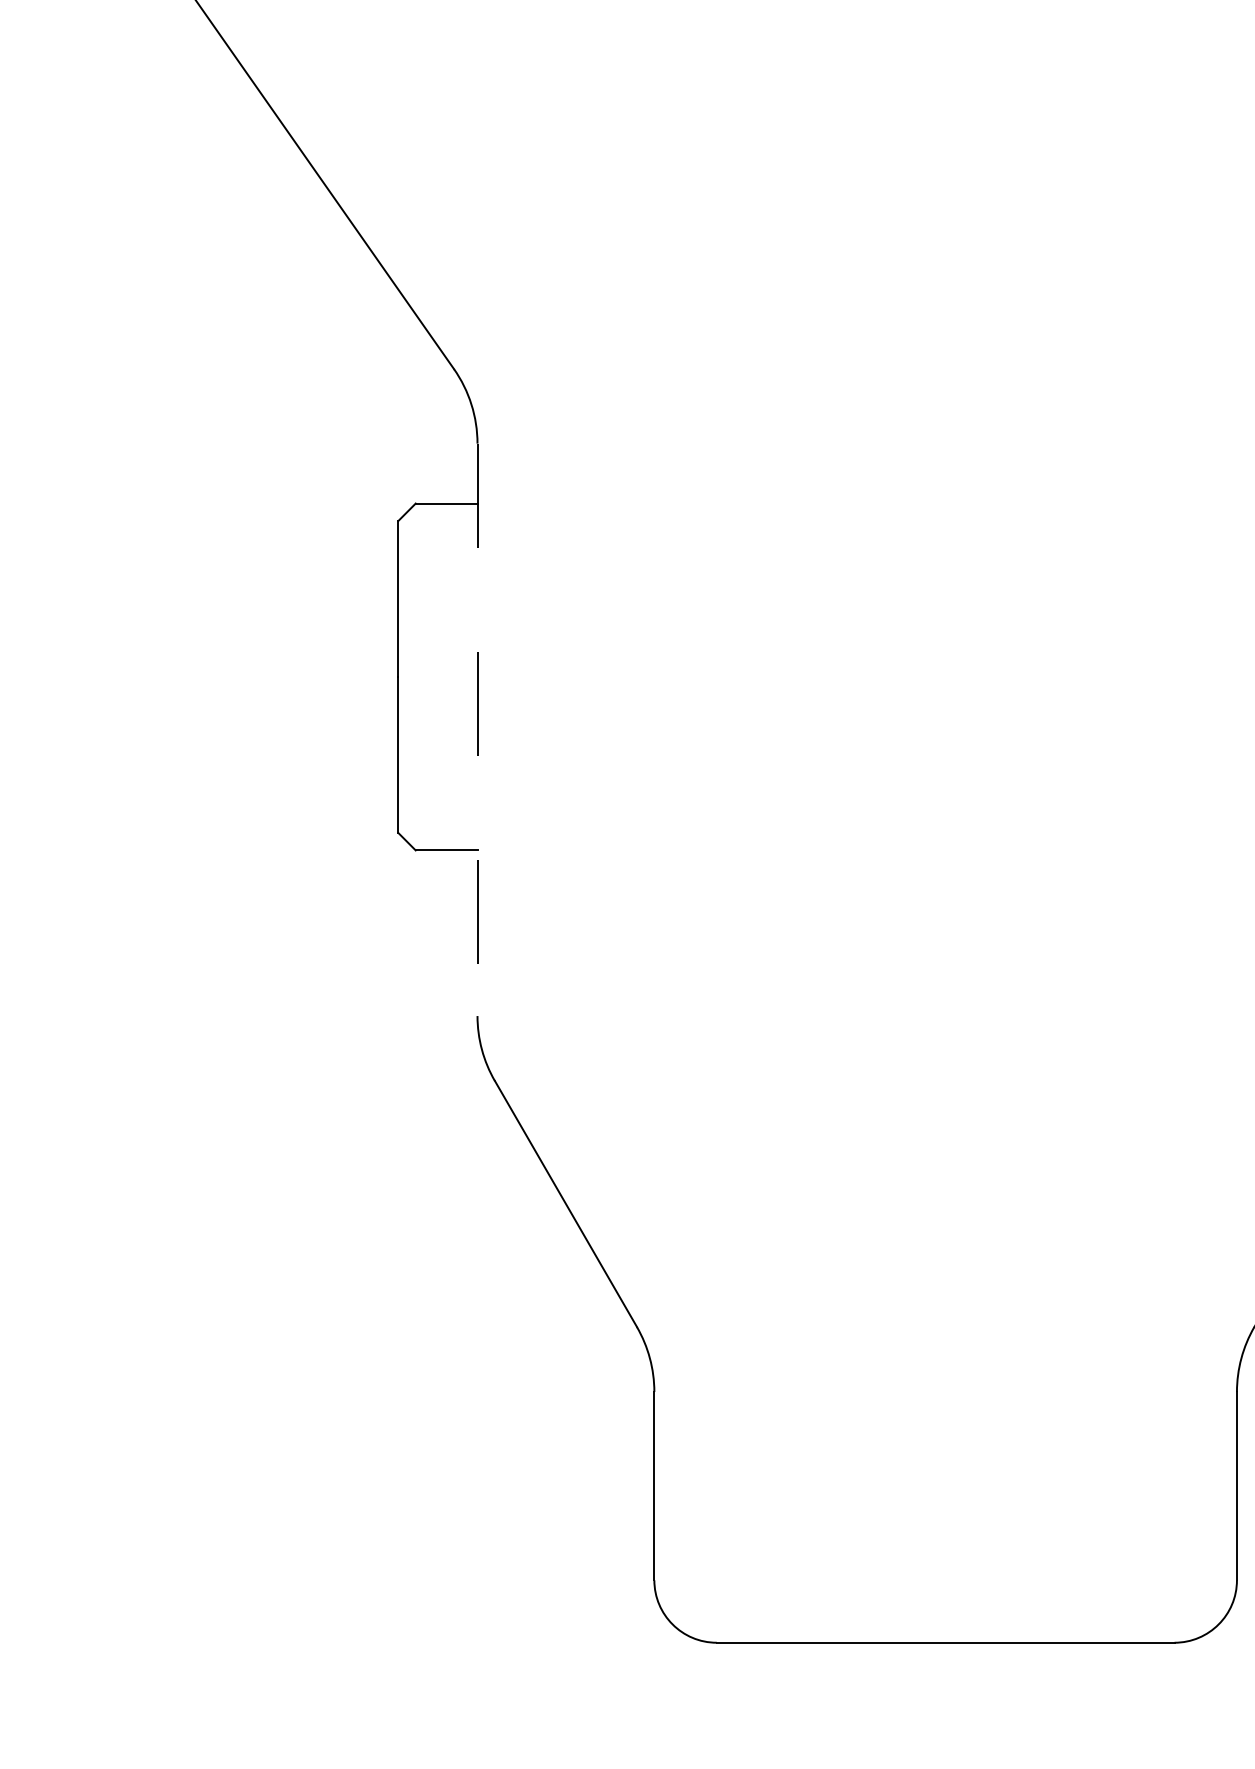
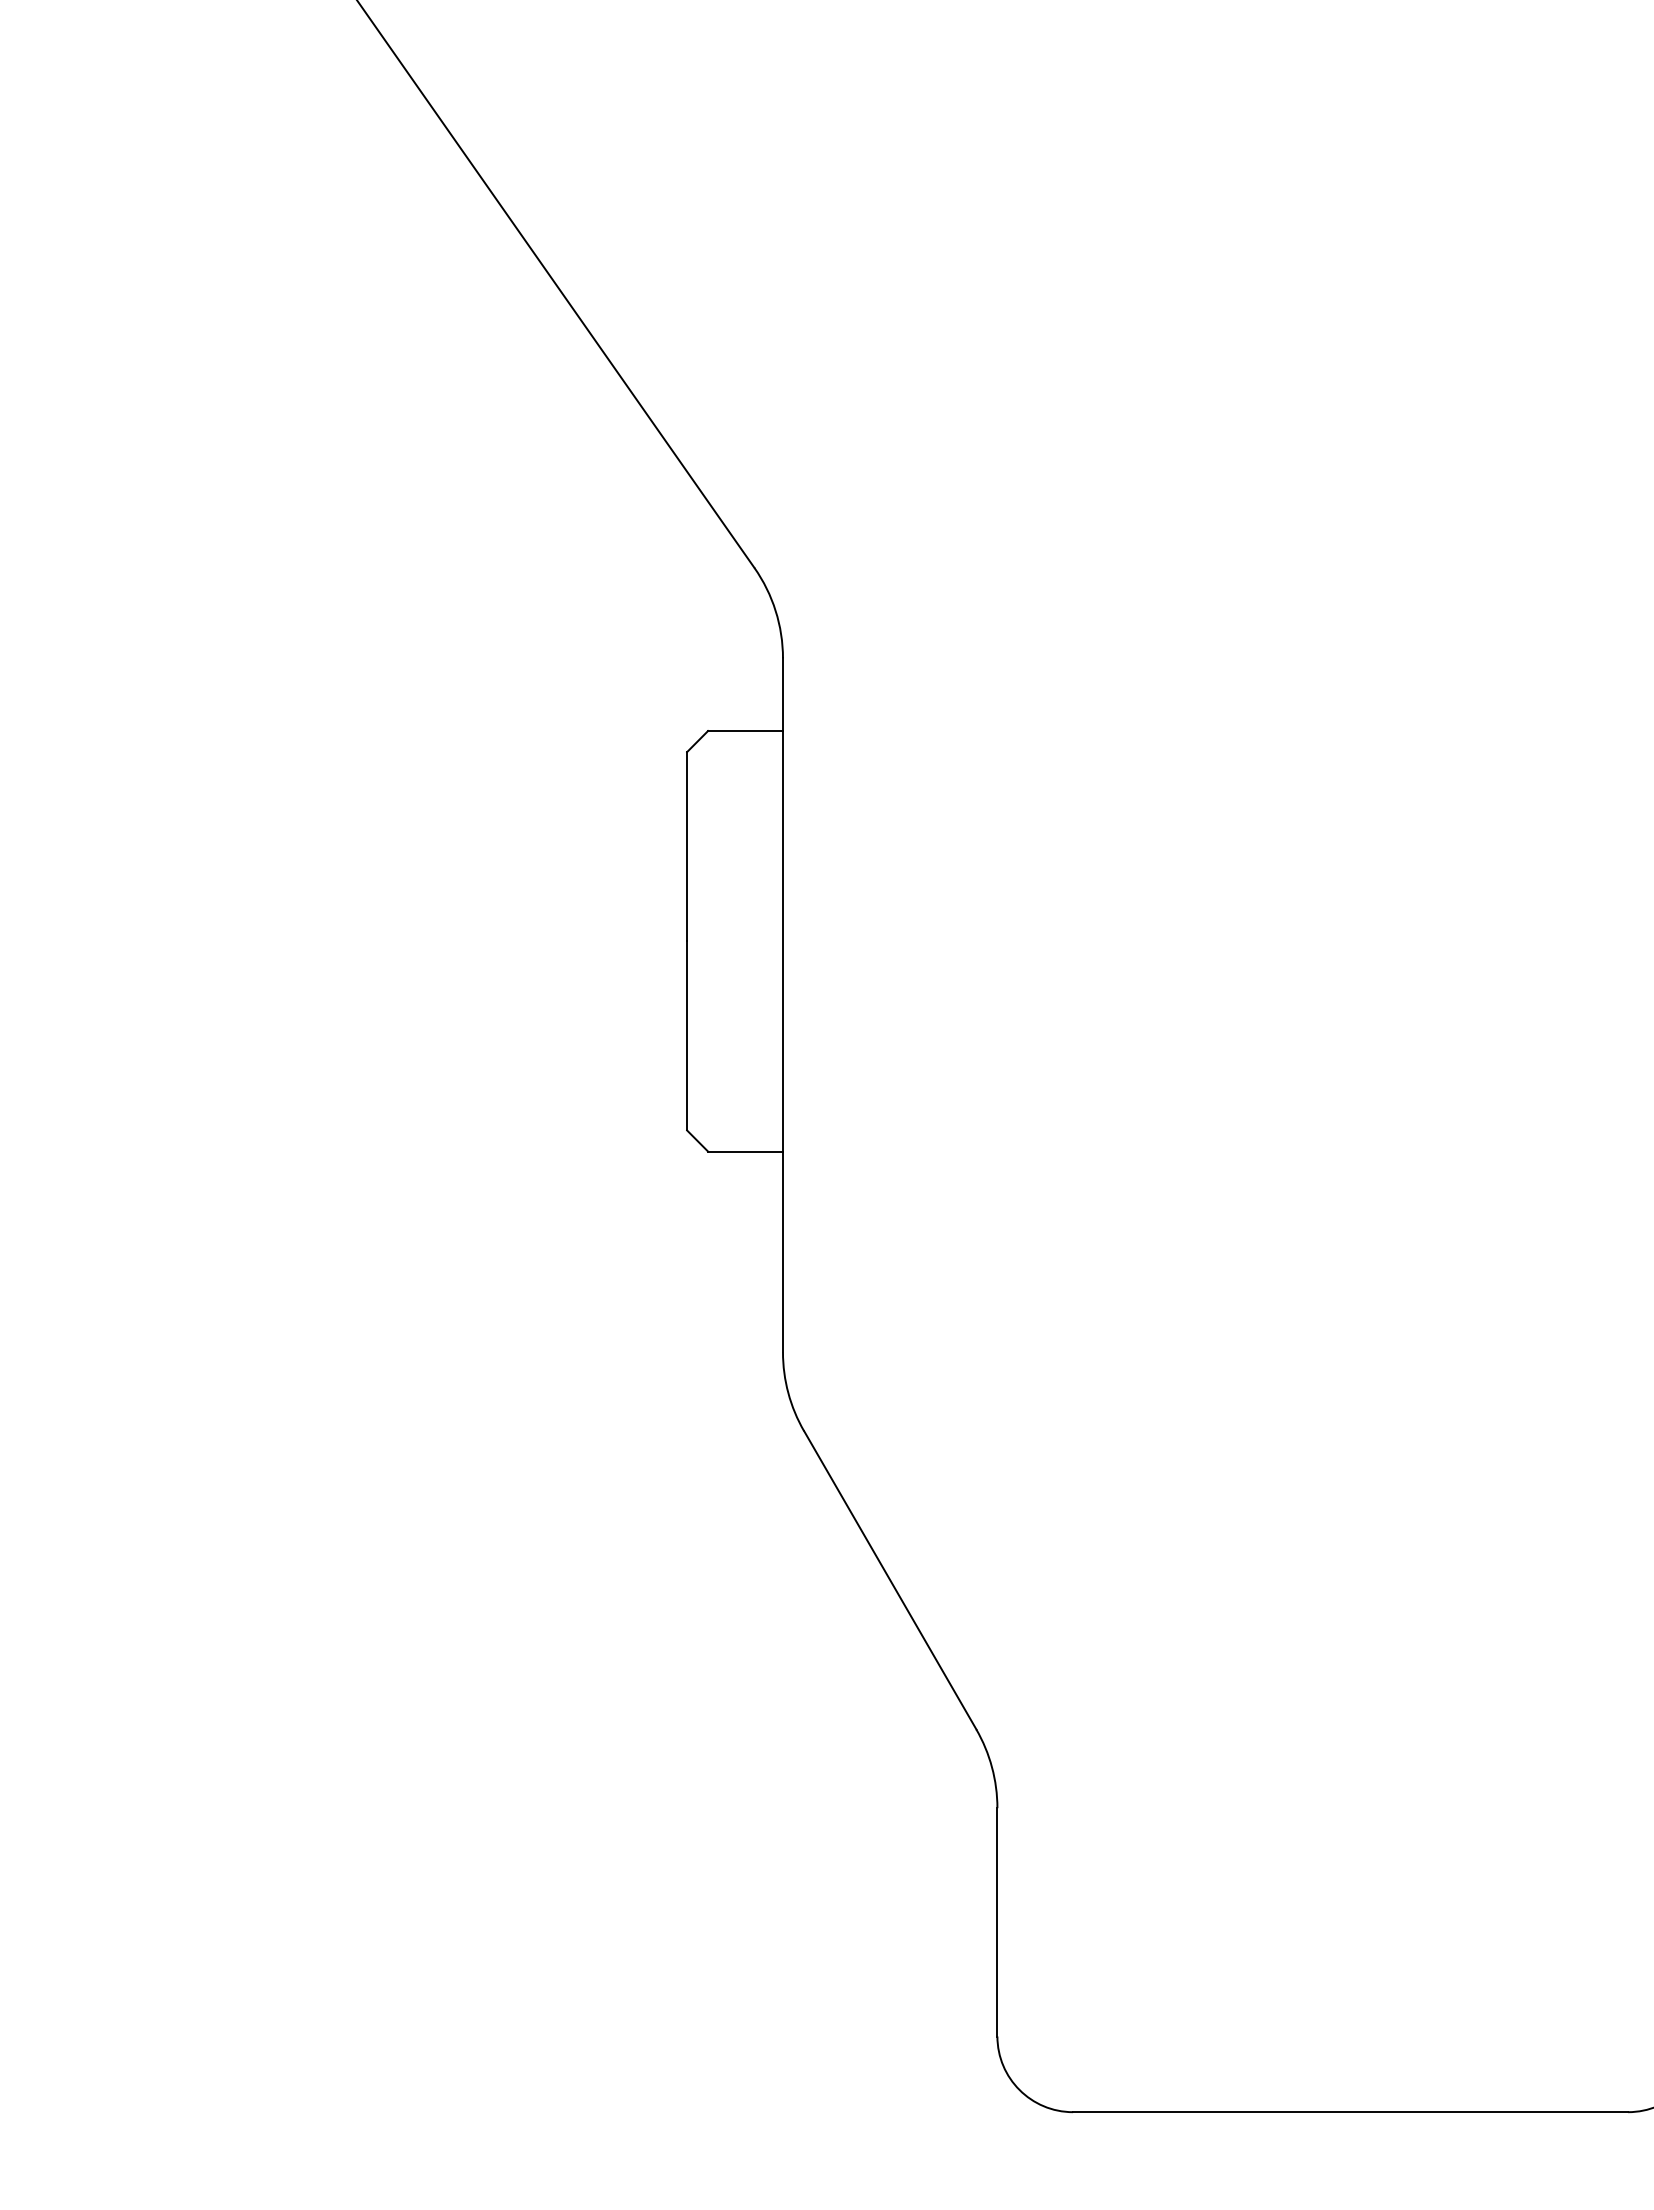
line: (477, 729) -> (782, 1005), dashed -> solid

